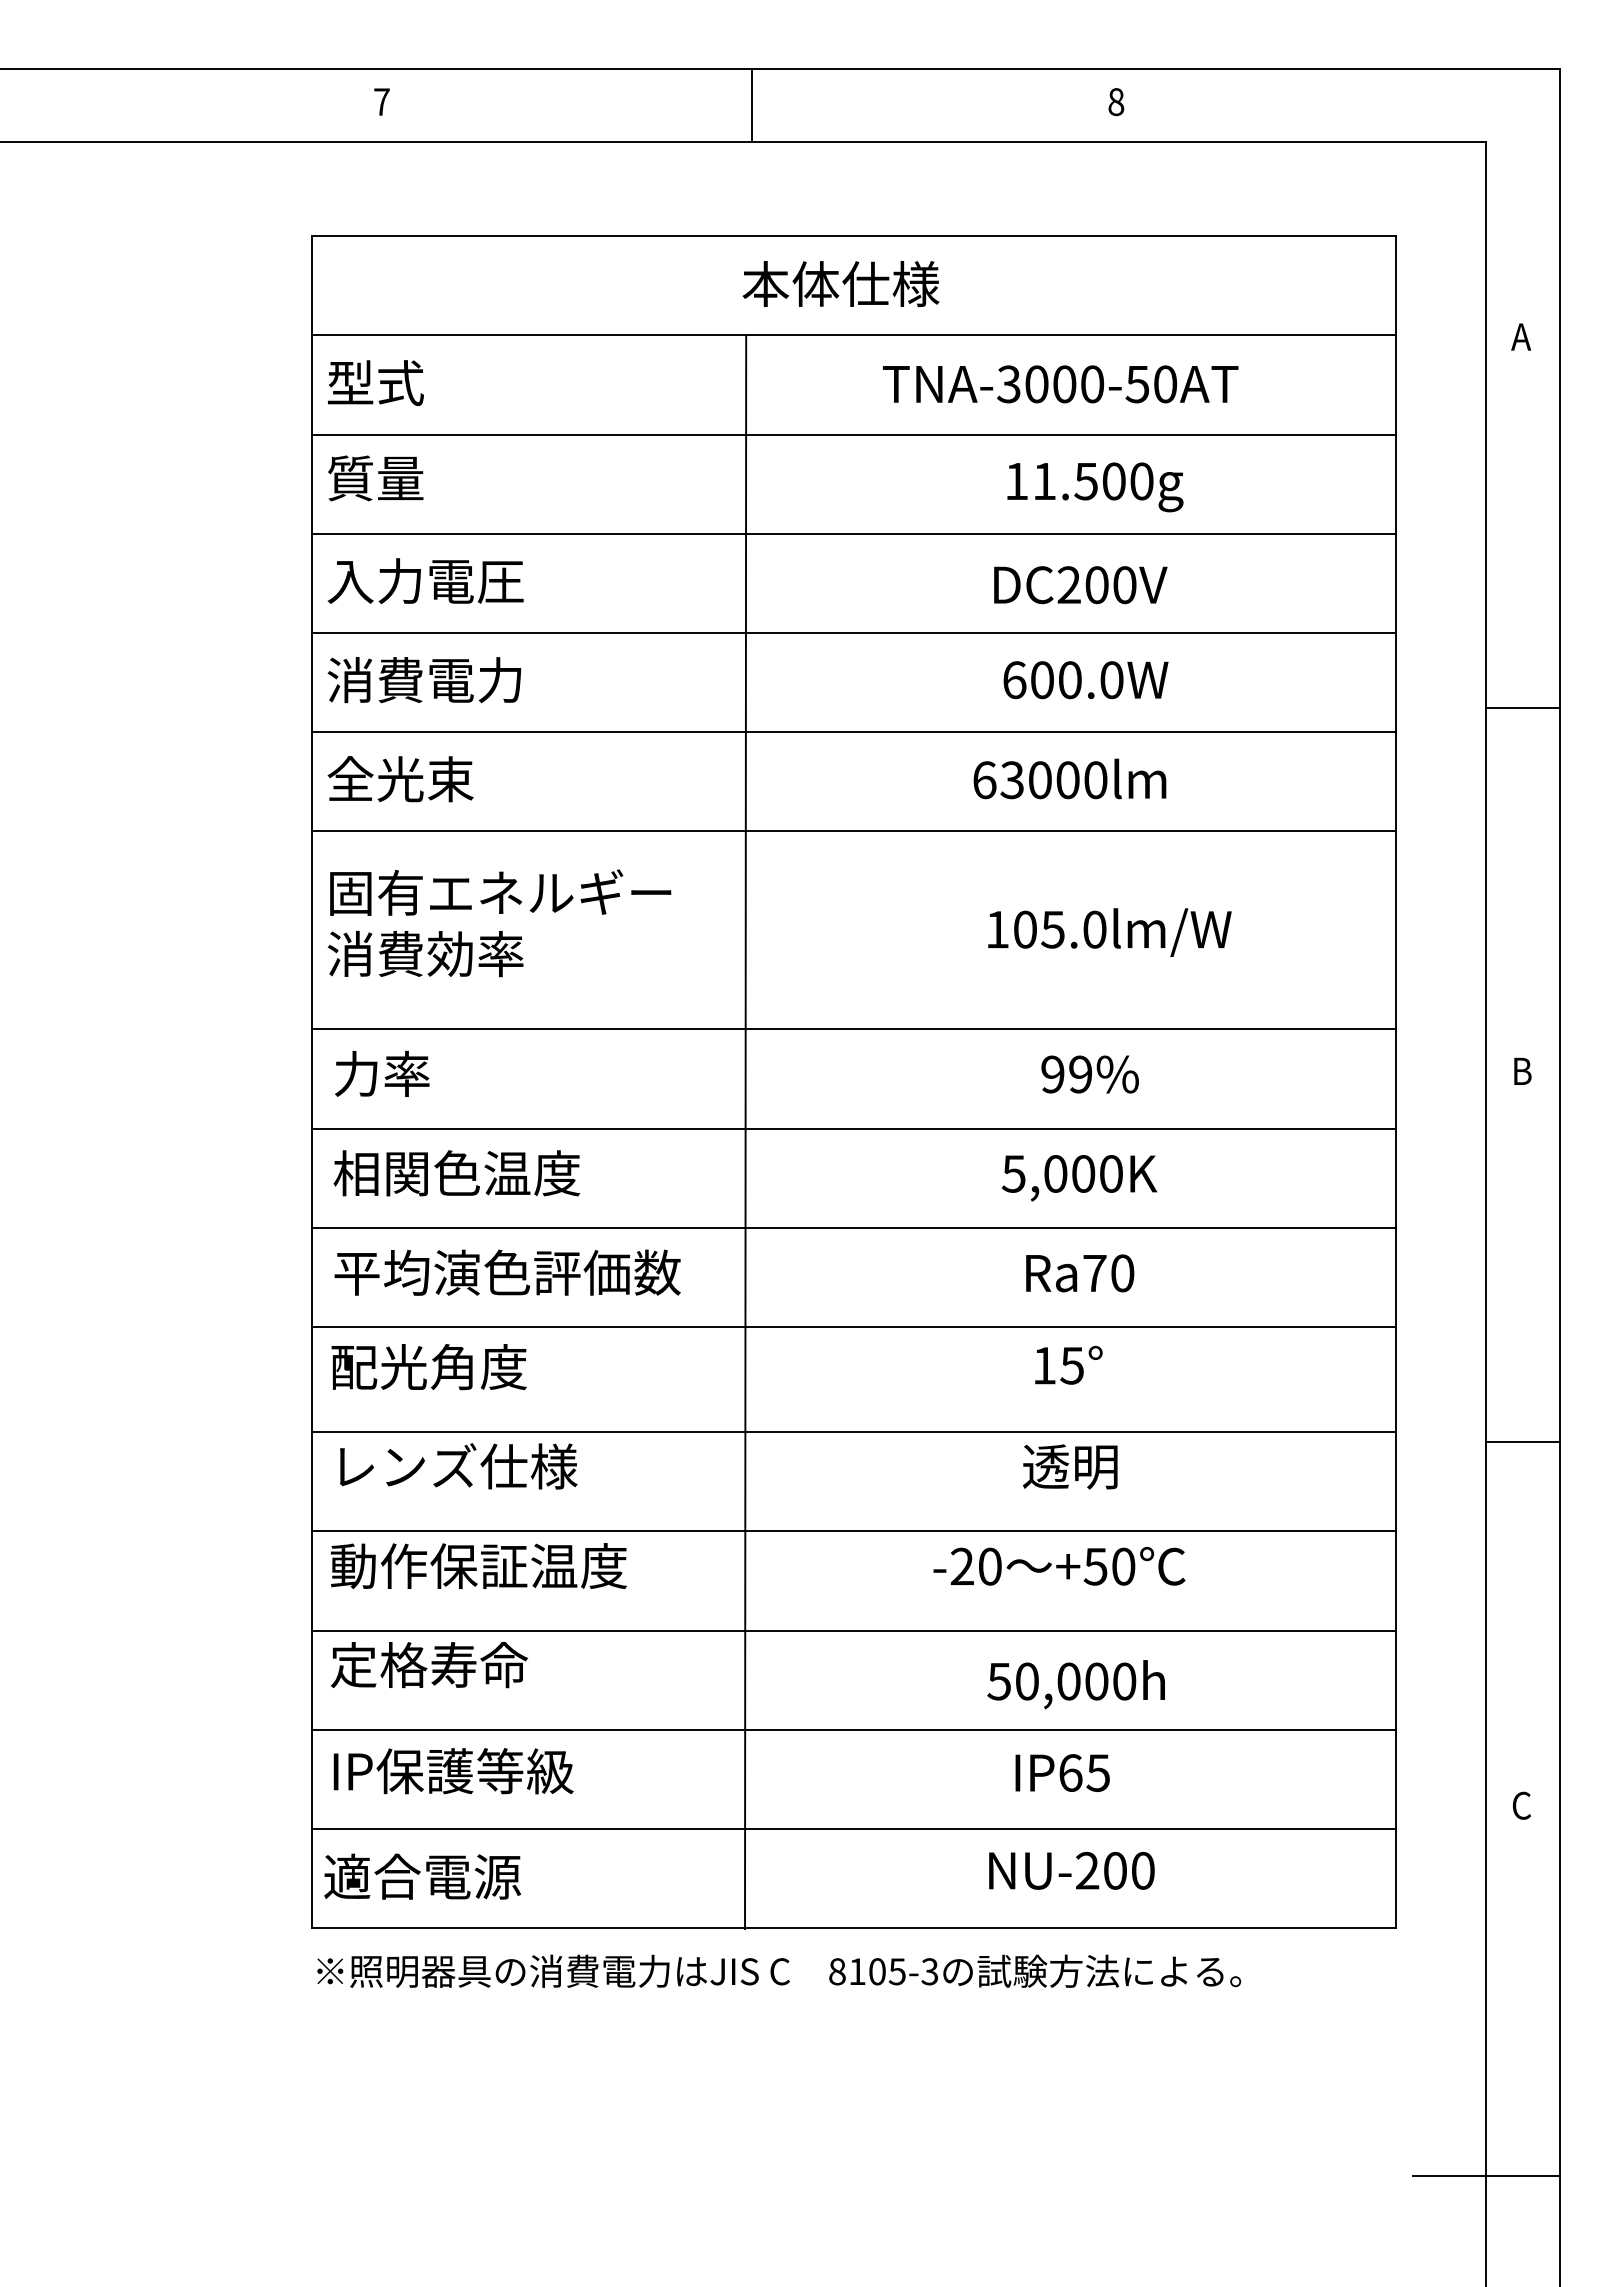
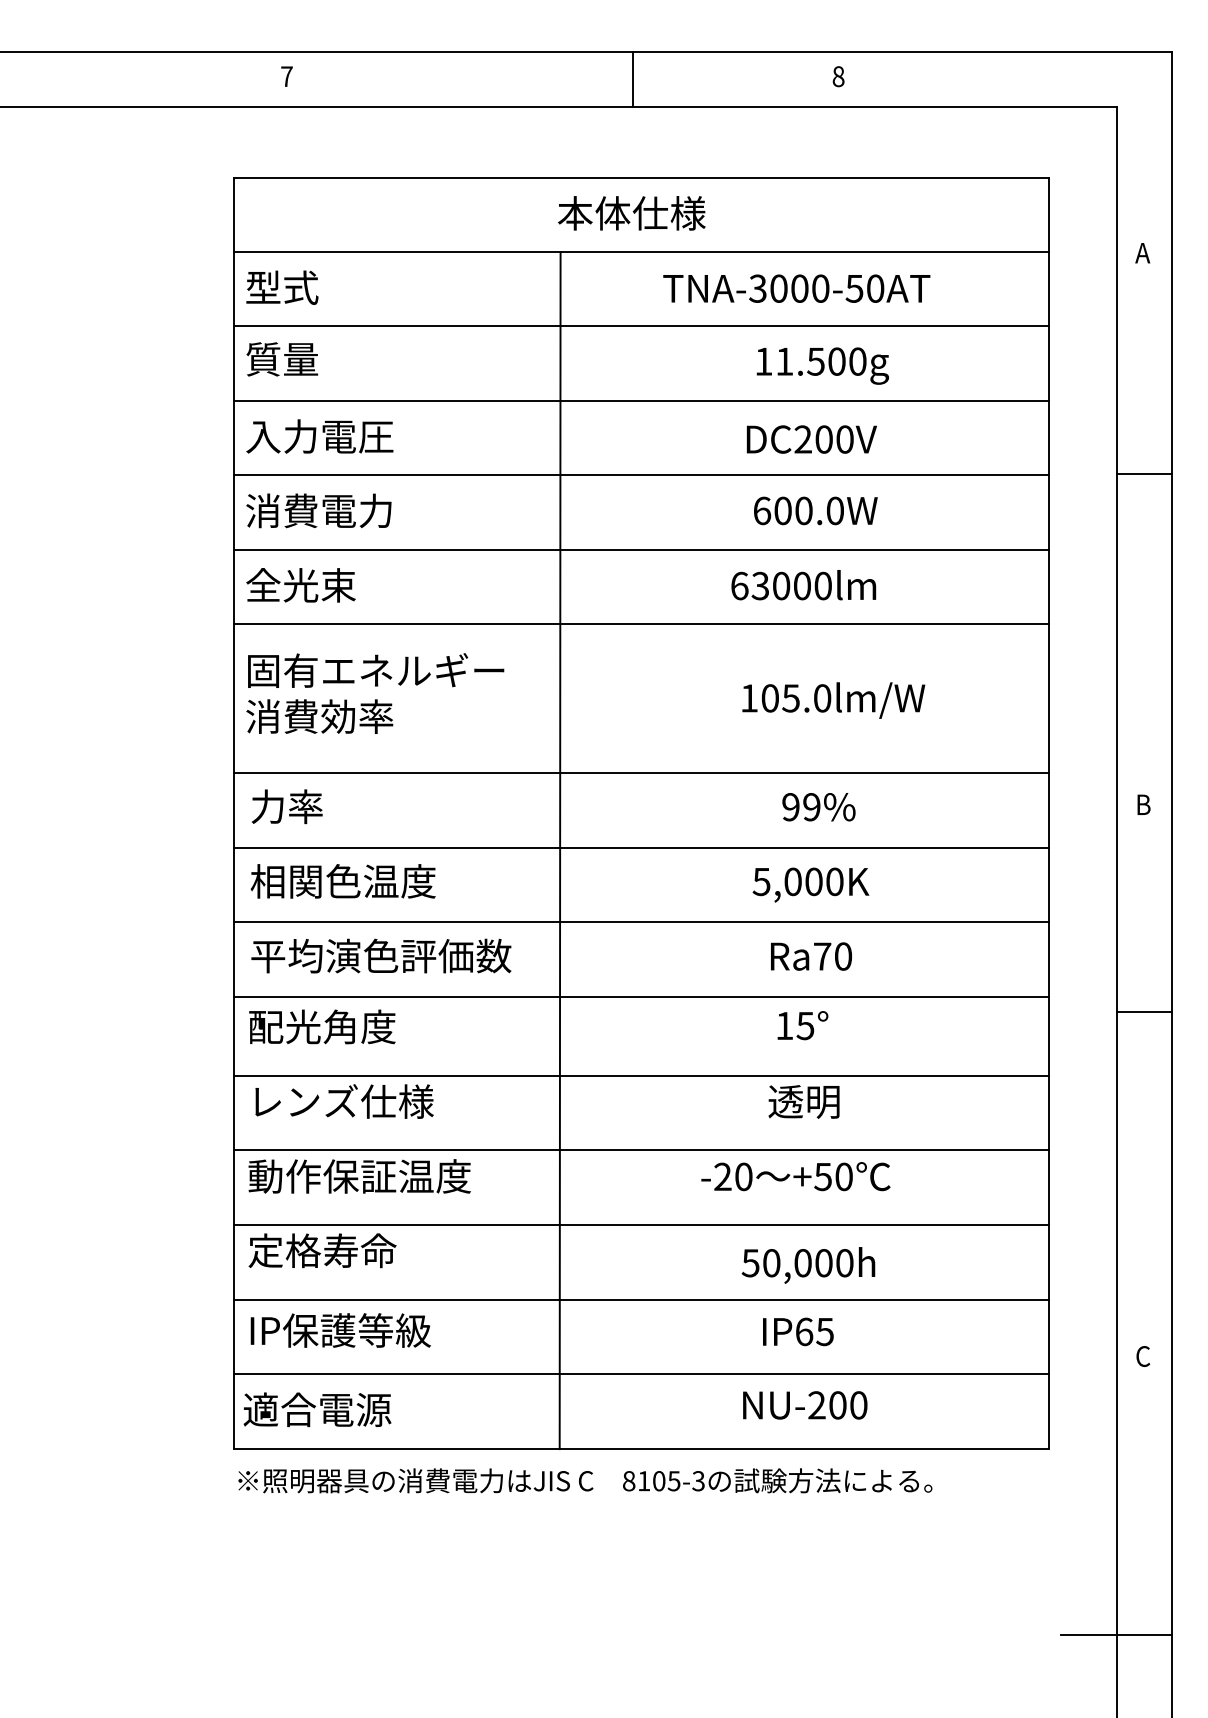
line: (752, 105) -> (633, 79), moved
line: (1522, 707) -> (1143, 474), moved
line: (1522, 1441) -> (1143, 1011), moved

